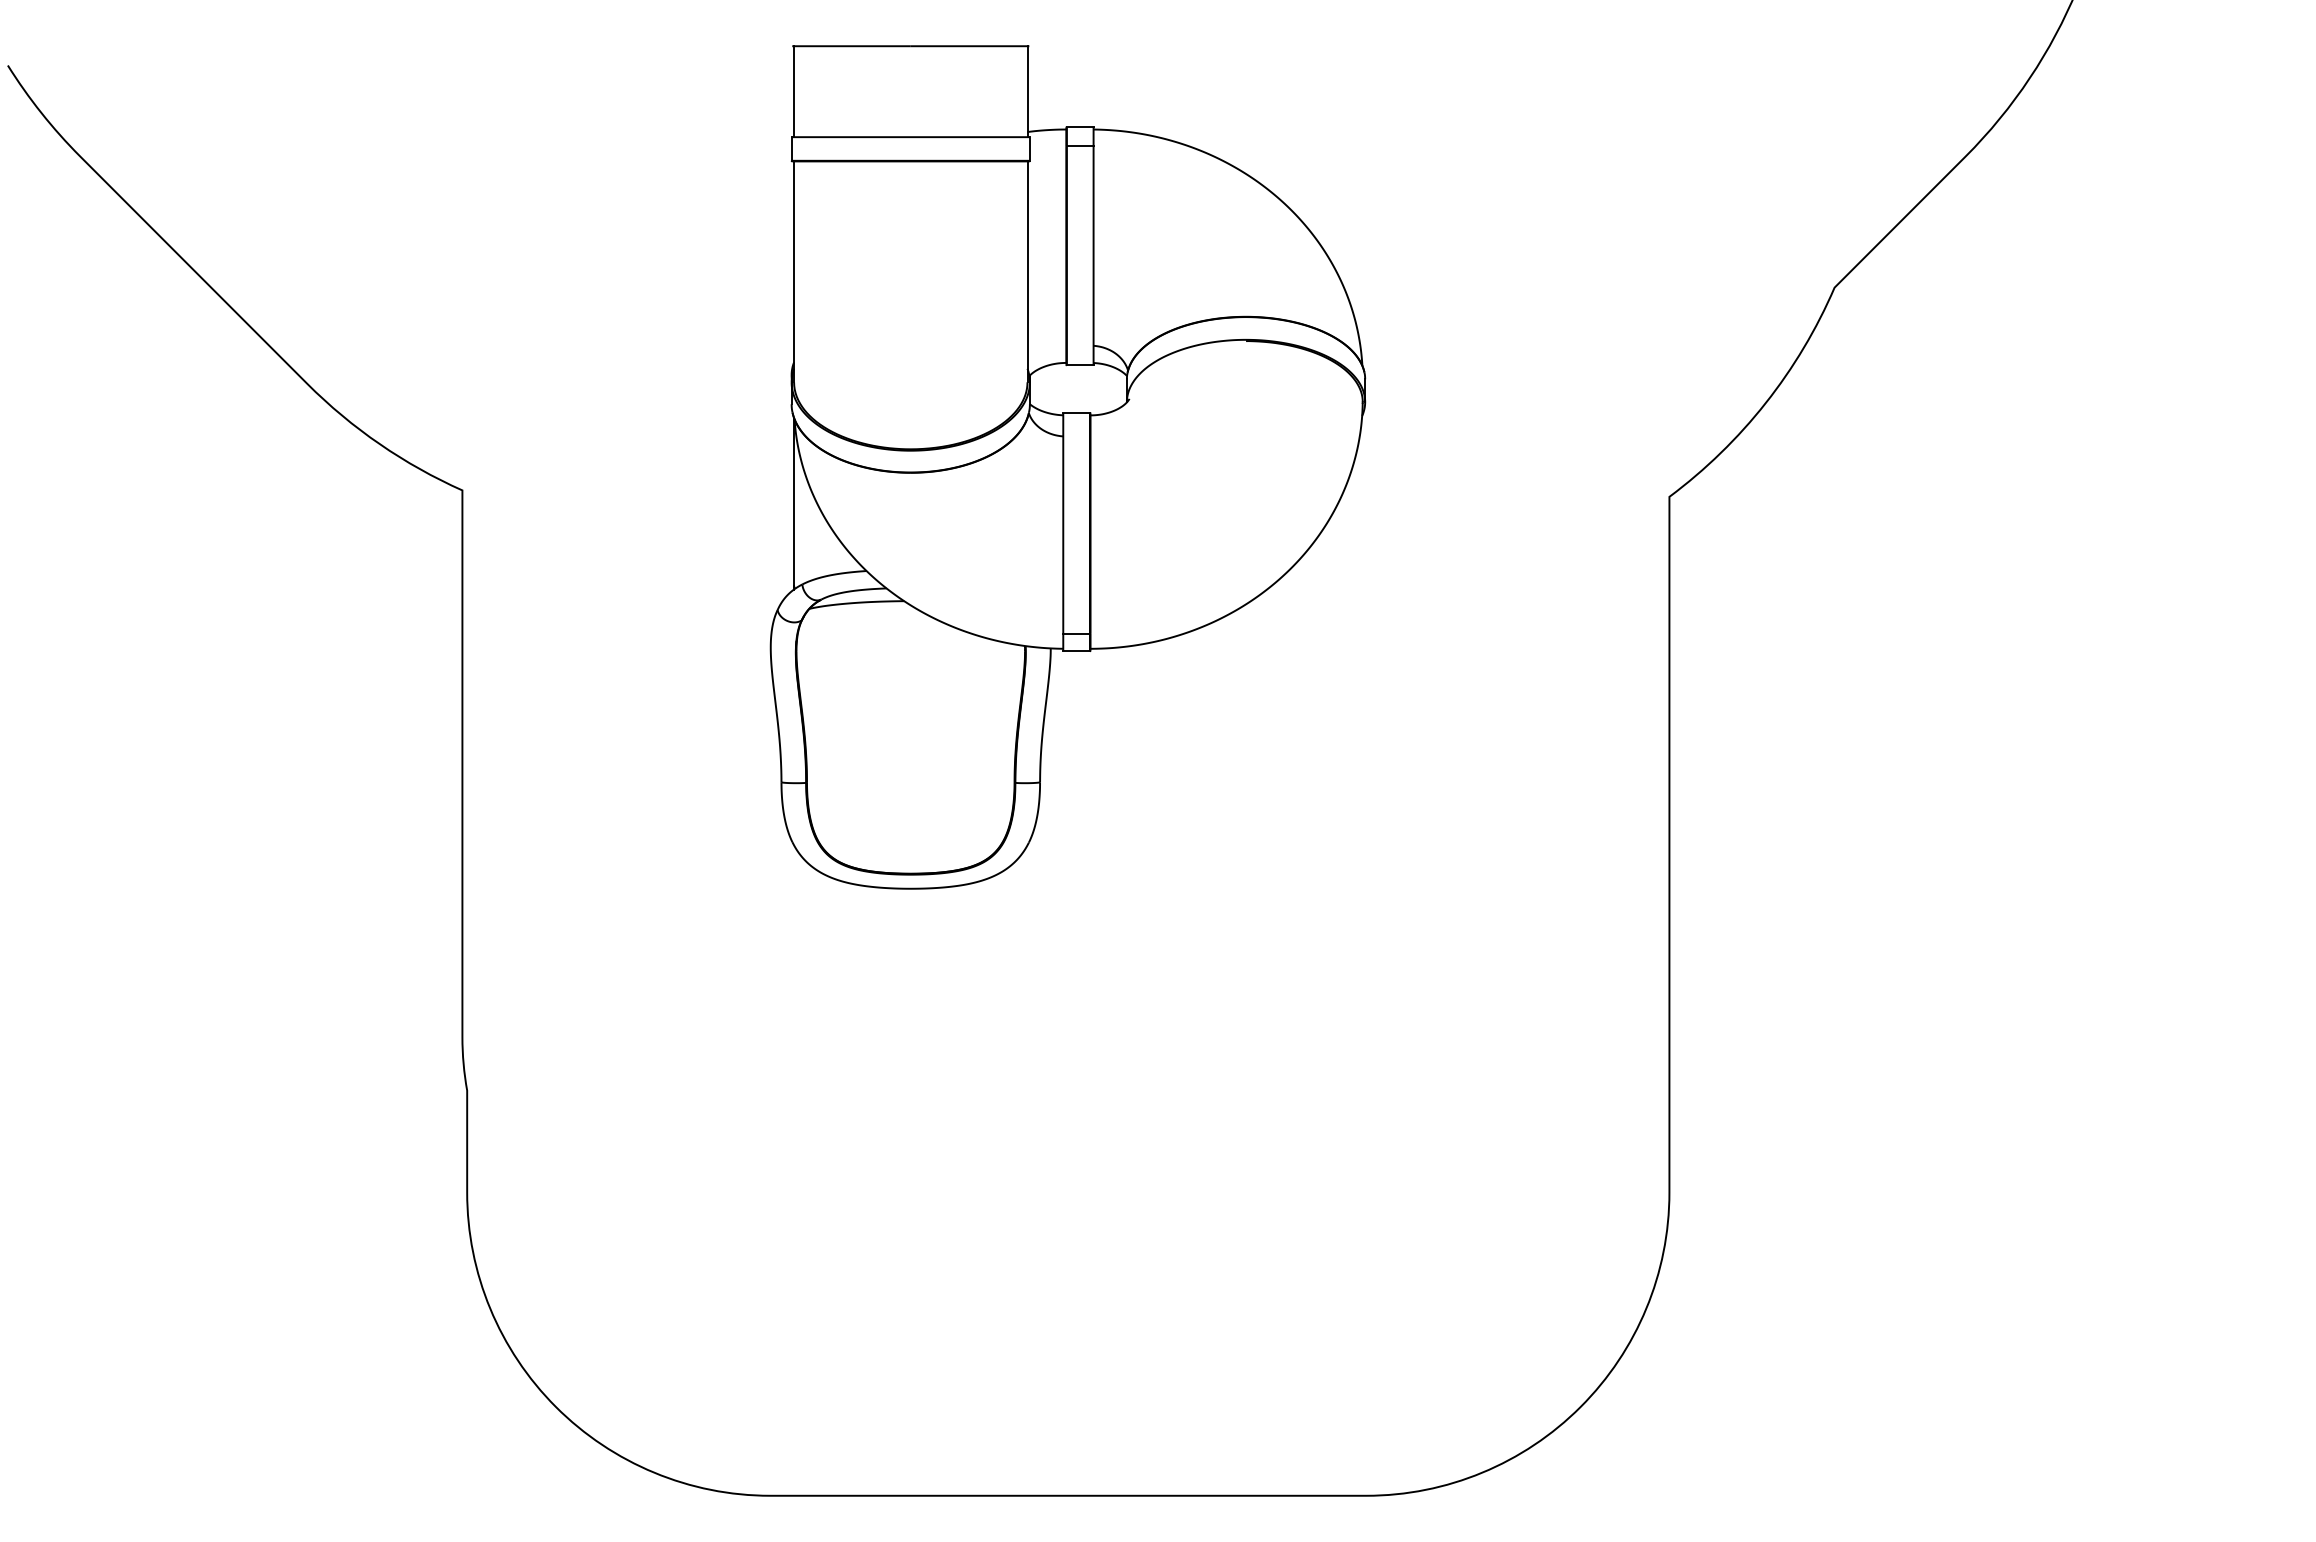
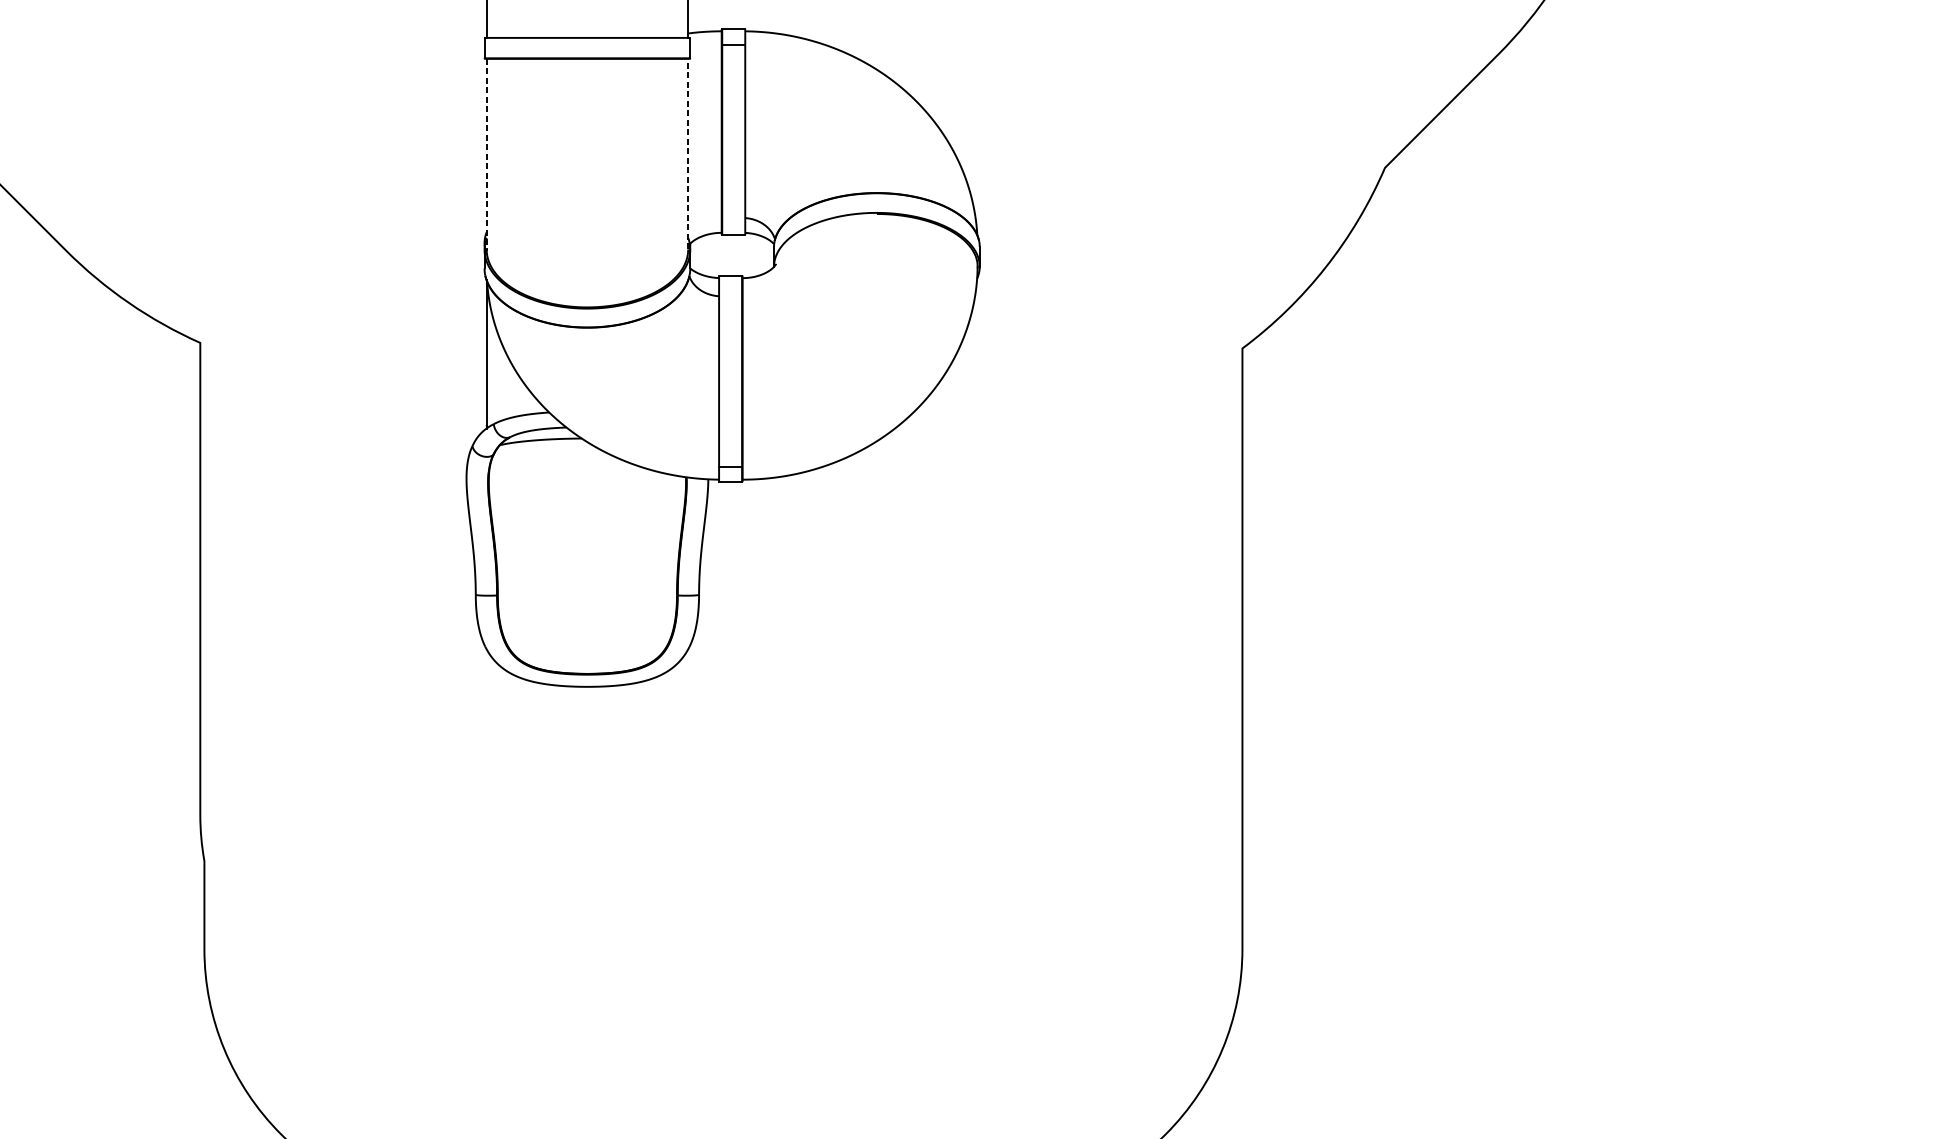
line: (1027, 271) -> (688, 153), solid -> dashed
line: (794, 272) -> (487, 154), solid -> dashed

